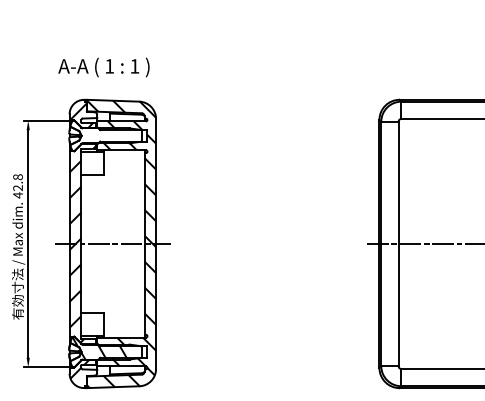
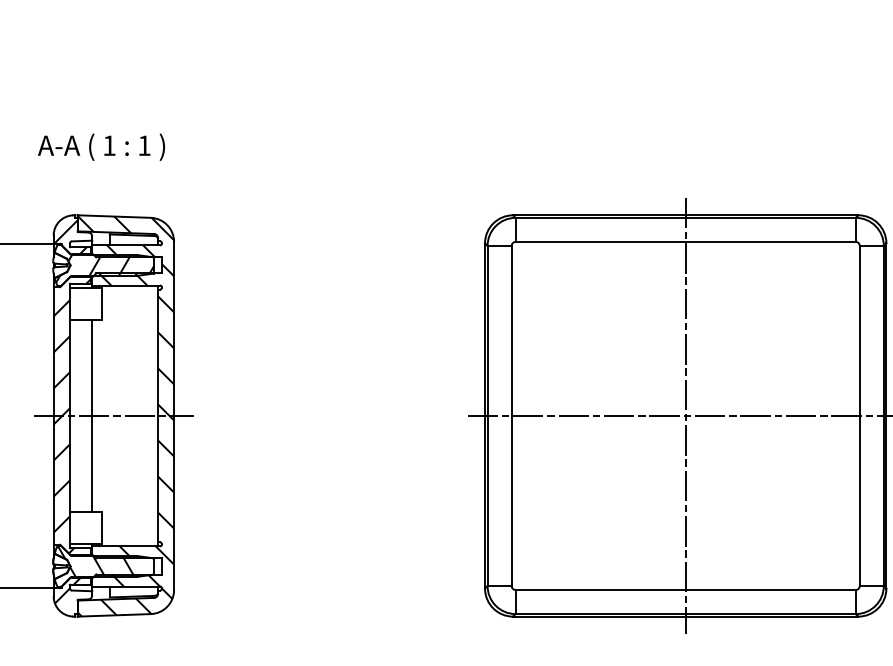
text: (103, 66) -> (101, 146), moved
hatch: (106, 138) -> (105, 268), added
line: (97, 243) -> (92, 415), added

